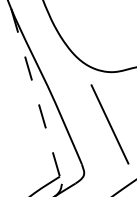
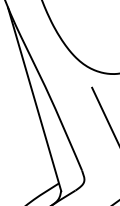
line: (36, 96) -> (34, 99), dashed -> solid

